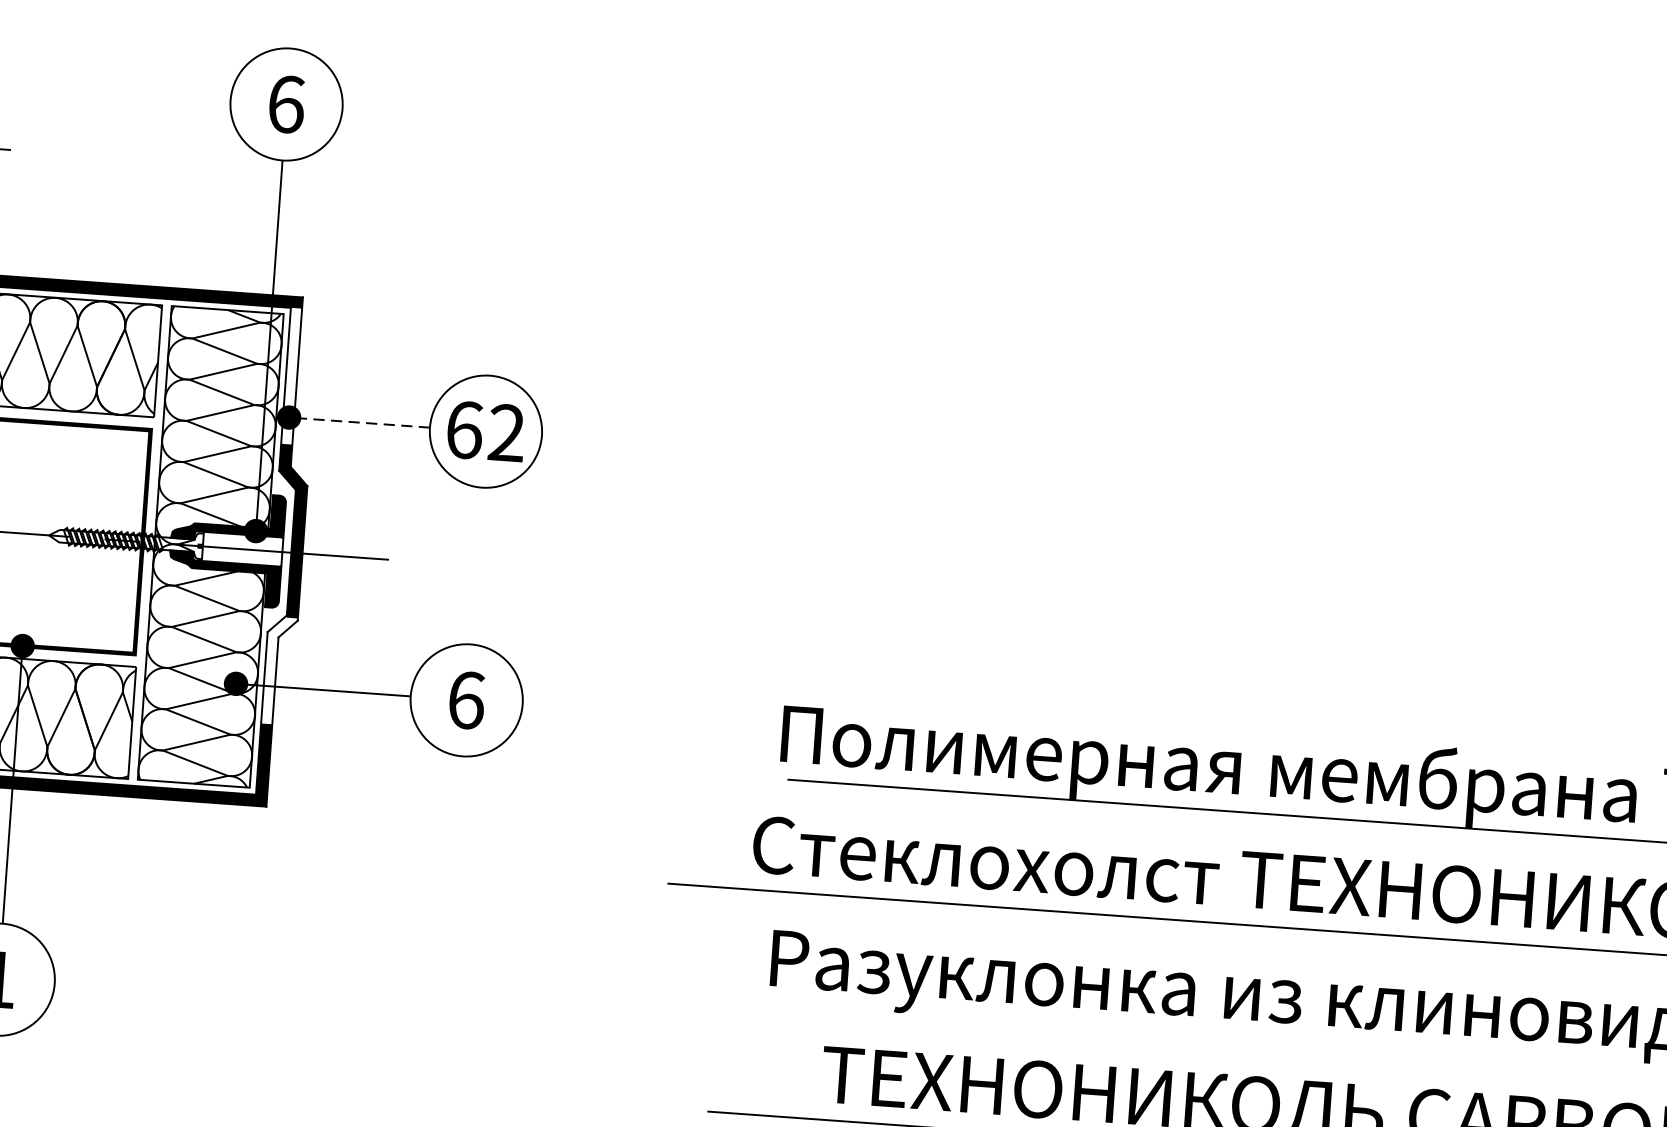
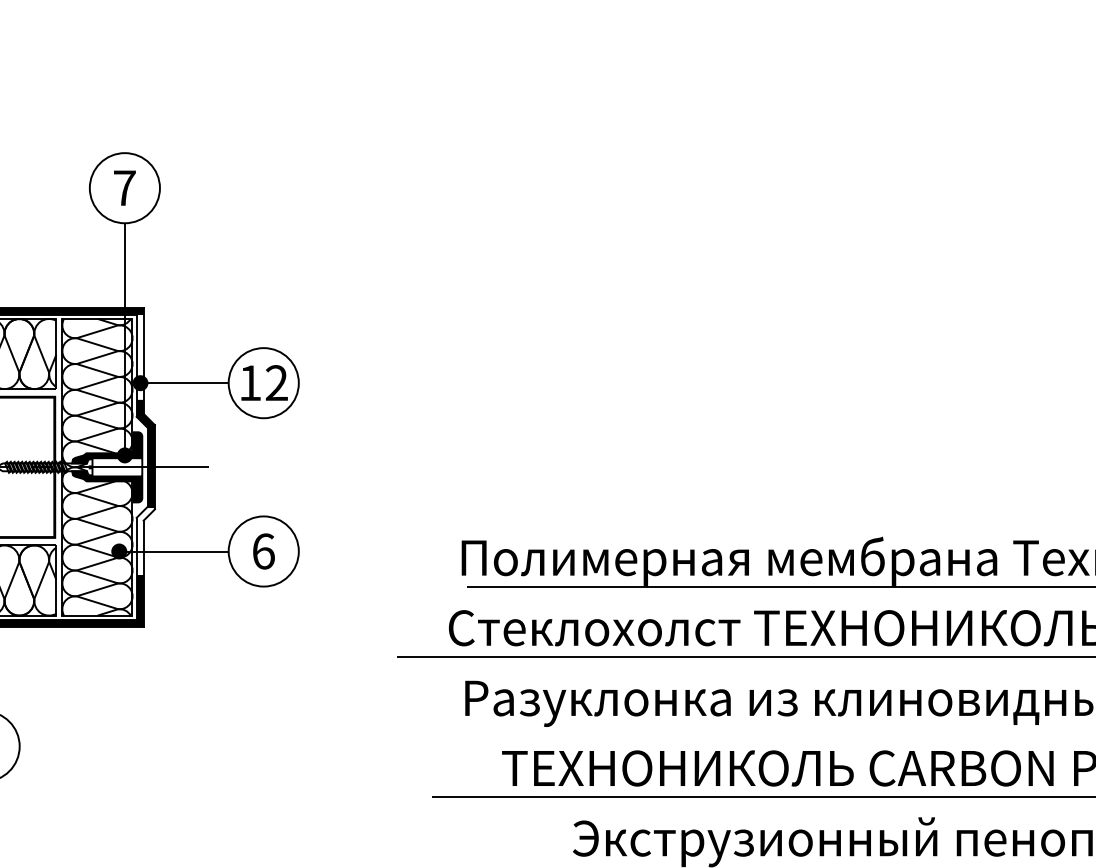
text: (287, 105) -> (125, 188), 6 -> 7
line: (359, 423) -> (184, 383), dashed -> solid
text: (464, 430) -> (250, 383), 62 -> 12

